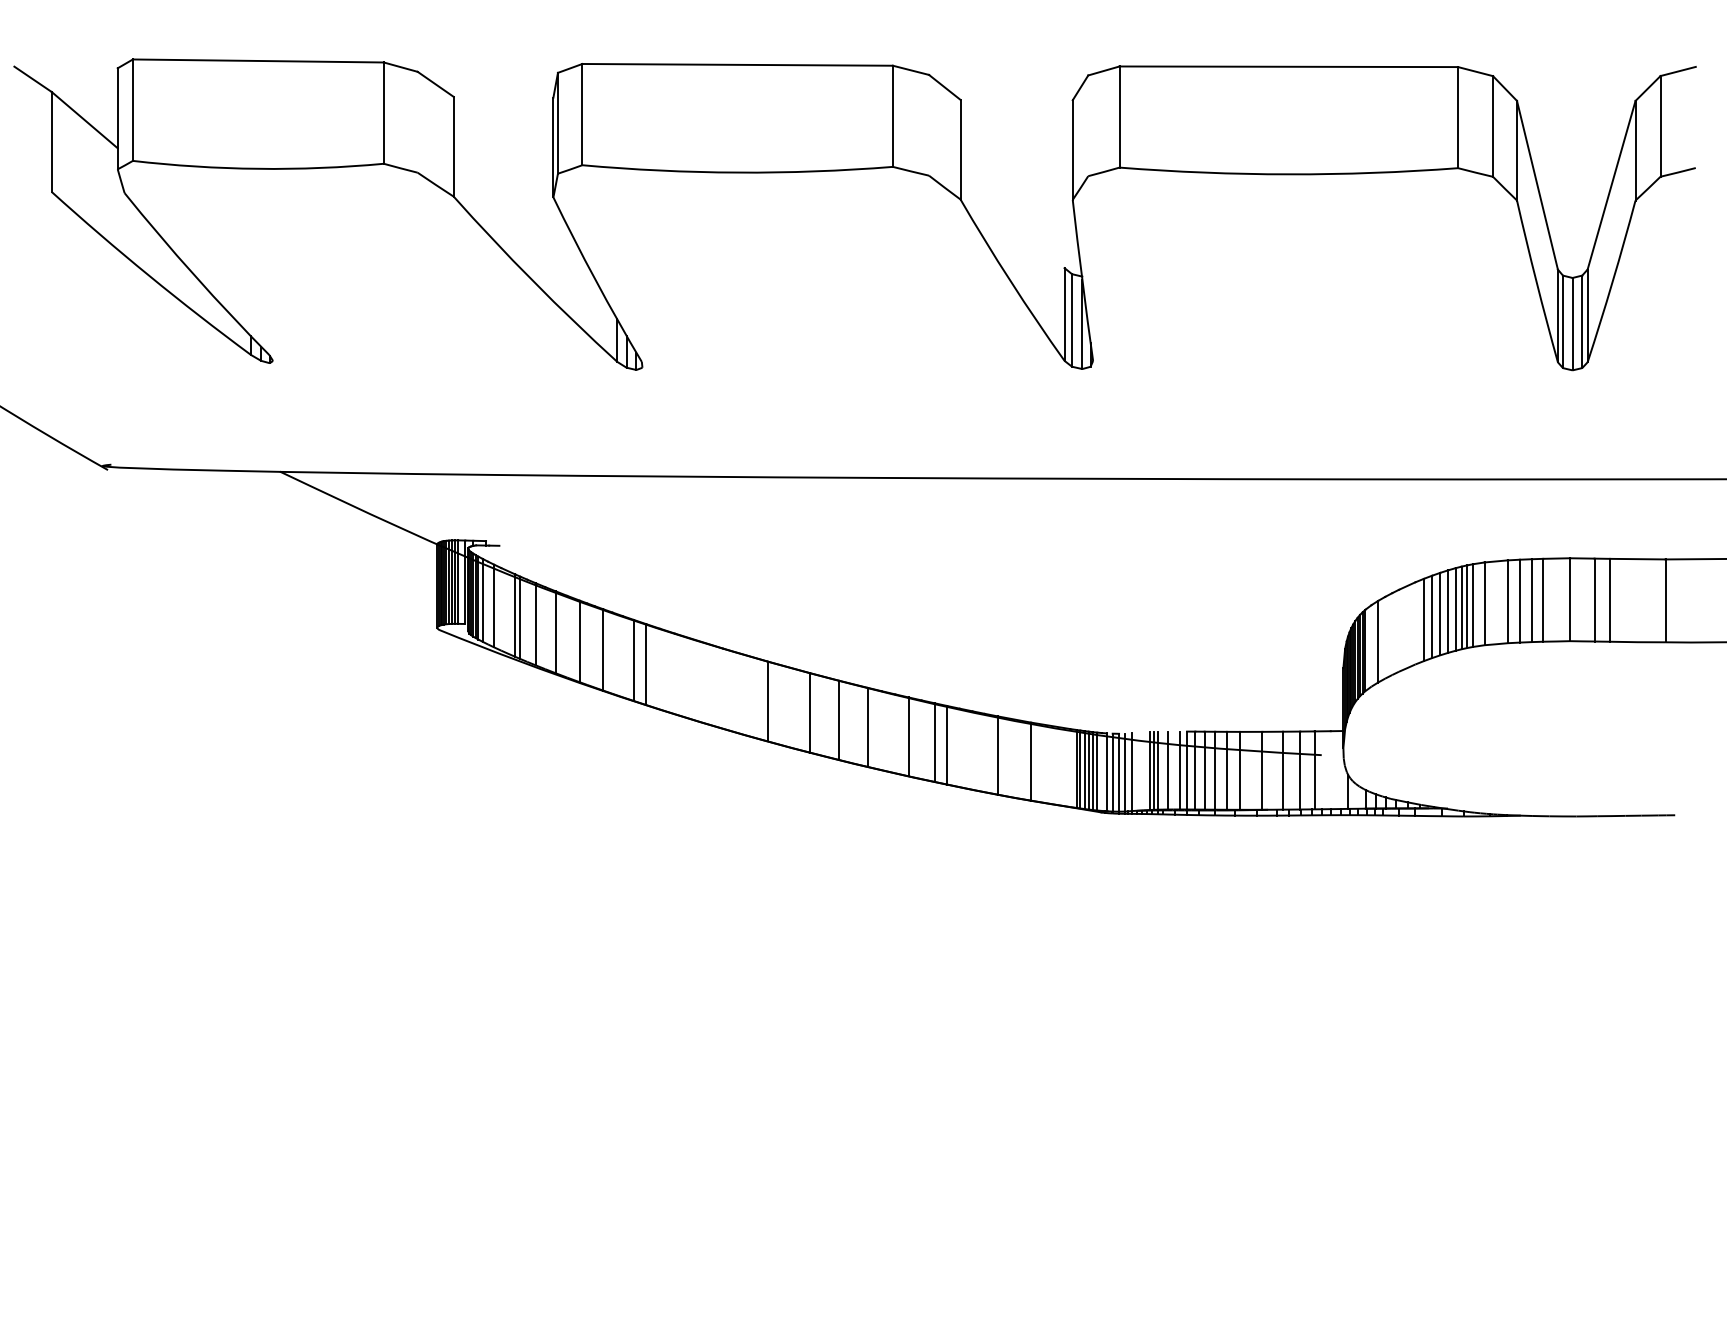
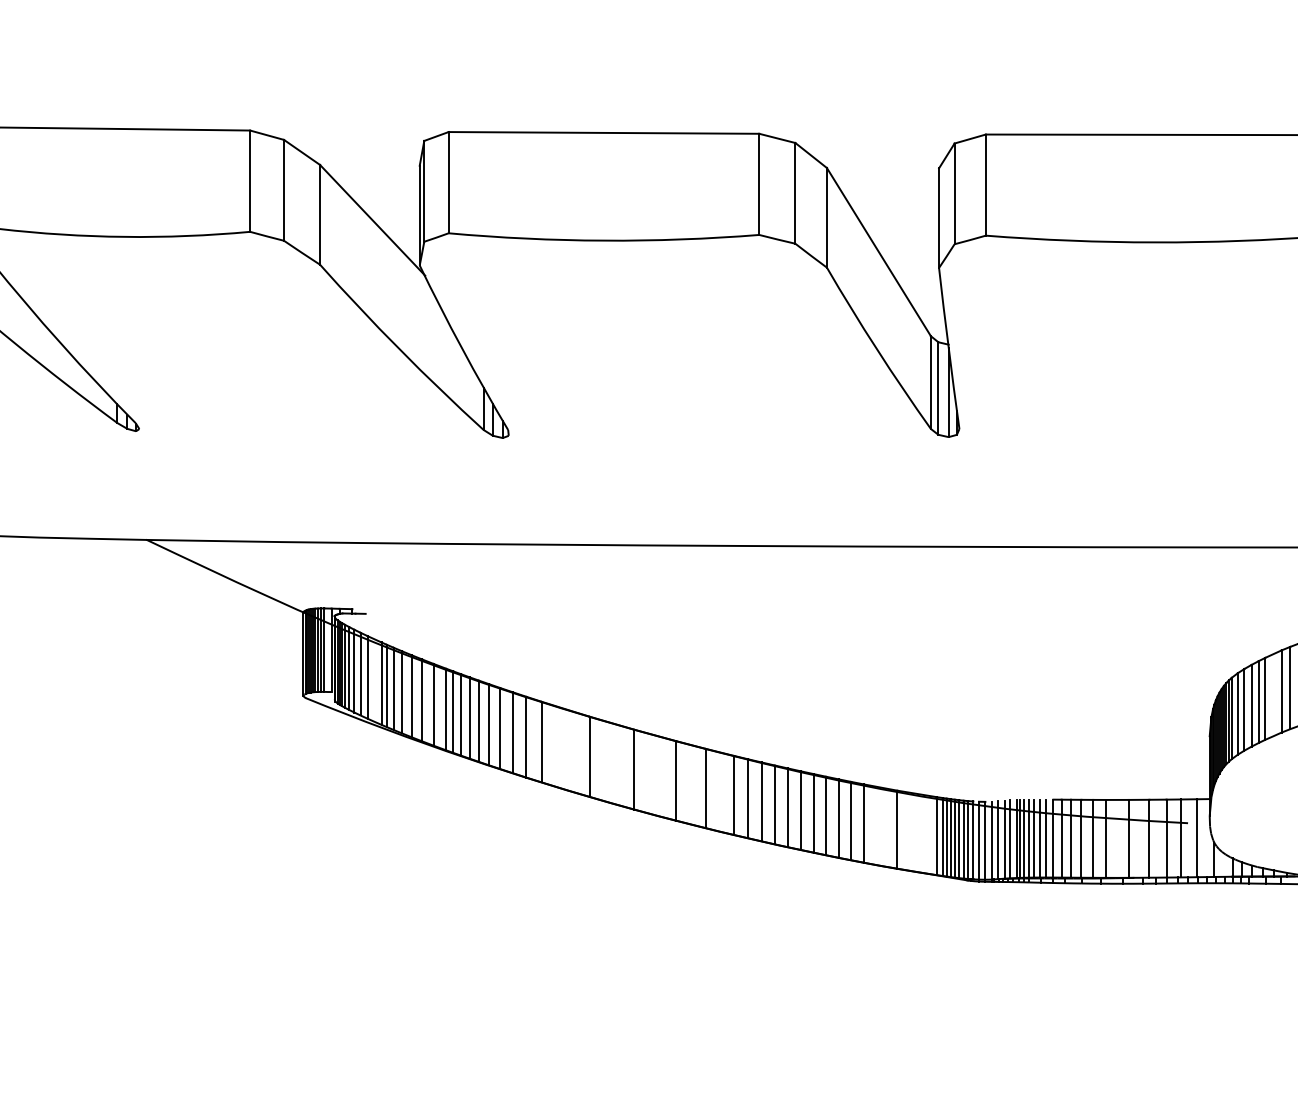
line: (417, 121) -> (283, 189), added
line: (929, 124) -> (795, 192), added
line: (1088, 125) -> (954, 193), added
line: (505, 151) -> (371, 219), added
line: (1012, 183) -> (878, 251), added
line: (488, 602) -> (354, 670), added
line: (501, 609) -> (367, 677), added
line: (527, 620) -> (393, 688), added
line: (1415, 623) -> (1281, 691), added
line: (545, 628) -> (411, 696), added
line: (1398, 630) -> (1264, 698), added
line: (1392, 634) -> (1258, 702), added
line: (567, 636) -> (433, 704), added
line: (1385, 637) -> (1251, 705), added
line: (587, 643) -> (453, 711), added
line: (1371, 645) -> (1237, 713), added
line: (594, 646) -> (460, 714), added
line: (612, 652) -> (478, 720), added
line: (622, 656) -> (488, 724), added
line: (660, 668) -> (526, 736), added
line: (675, 673) -> (541, 741), added
line: (723, 688) -> (589, 756), added
line: (881, 730) -> (747, 798), added
line: (895, 733) -> (761, 801), added
line: (921, 739) -> (787, 807), added
line: (959, 747) -> (825, 815), added
line: (972, 750) -> (838, 818), added
line: (984, 752) -> (850, 820), added
line: (1070, 768) -> (936, 836), added
line: (1162, 770) -> (1028, 838), added
line: (1173, 770) -> (1039, 838), added
line: (1330, 770) -> (1196, 838), added
line: (1101, 771) -> (967, 839), added
line: (1138, 771) -> (1004, 839), added
line: (1143, 771) -> (1009, 839), added

